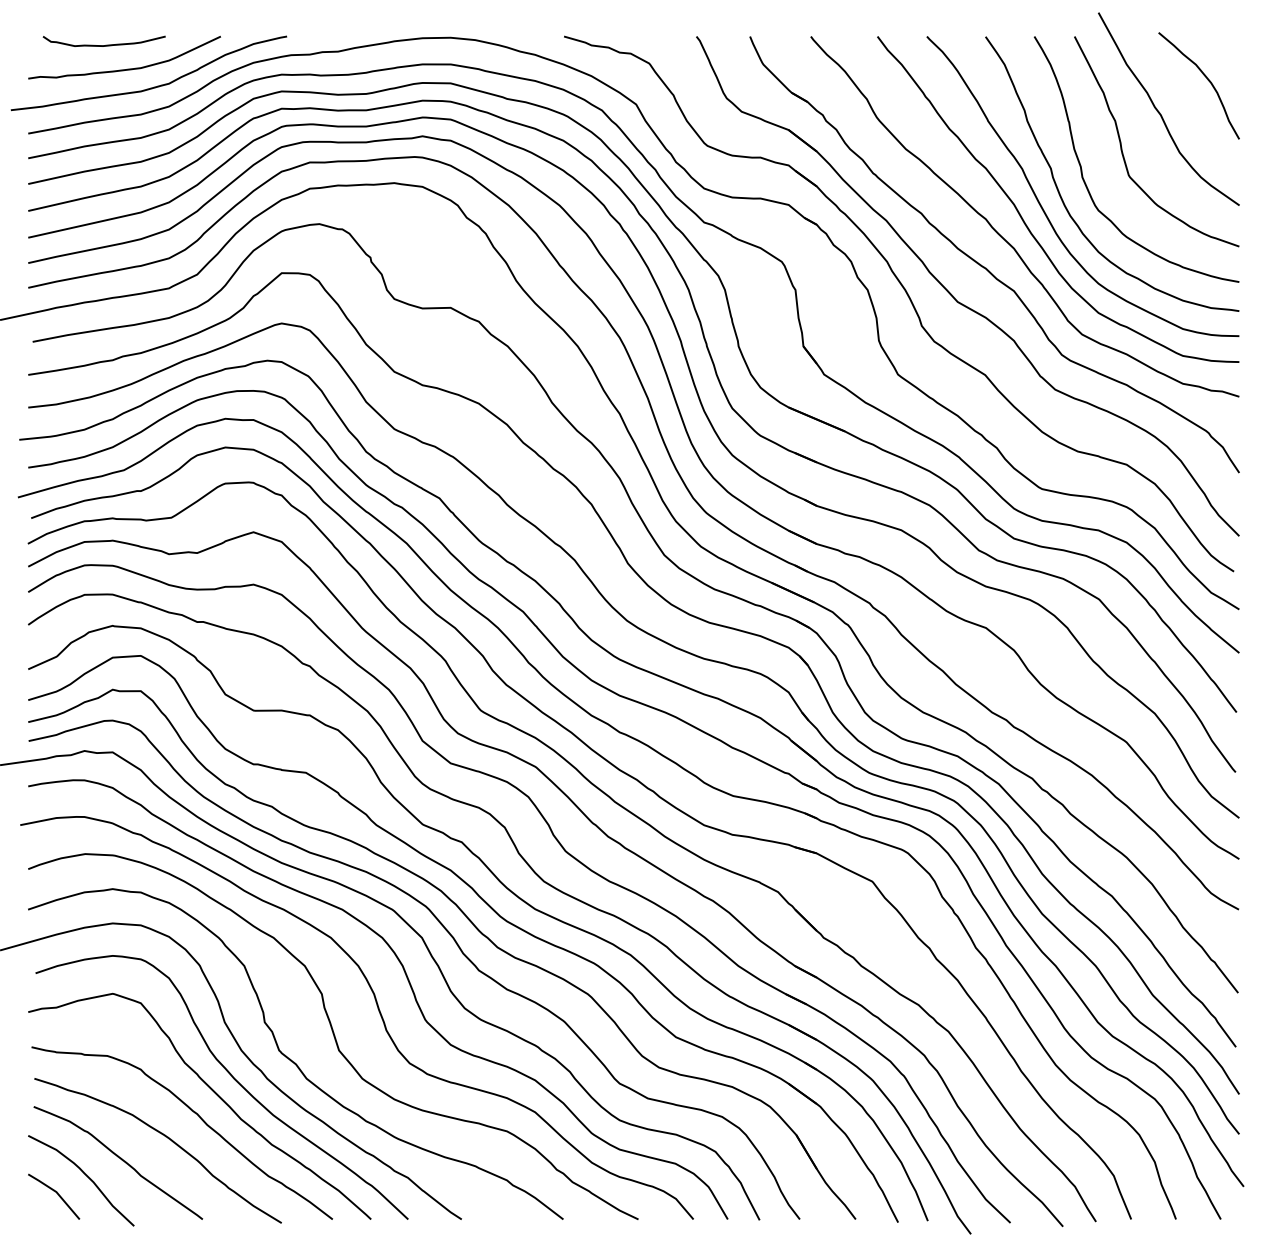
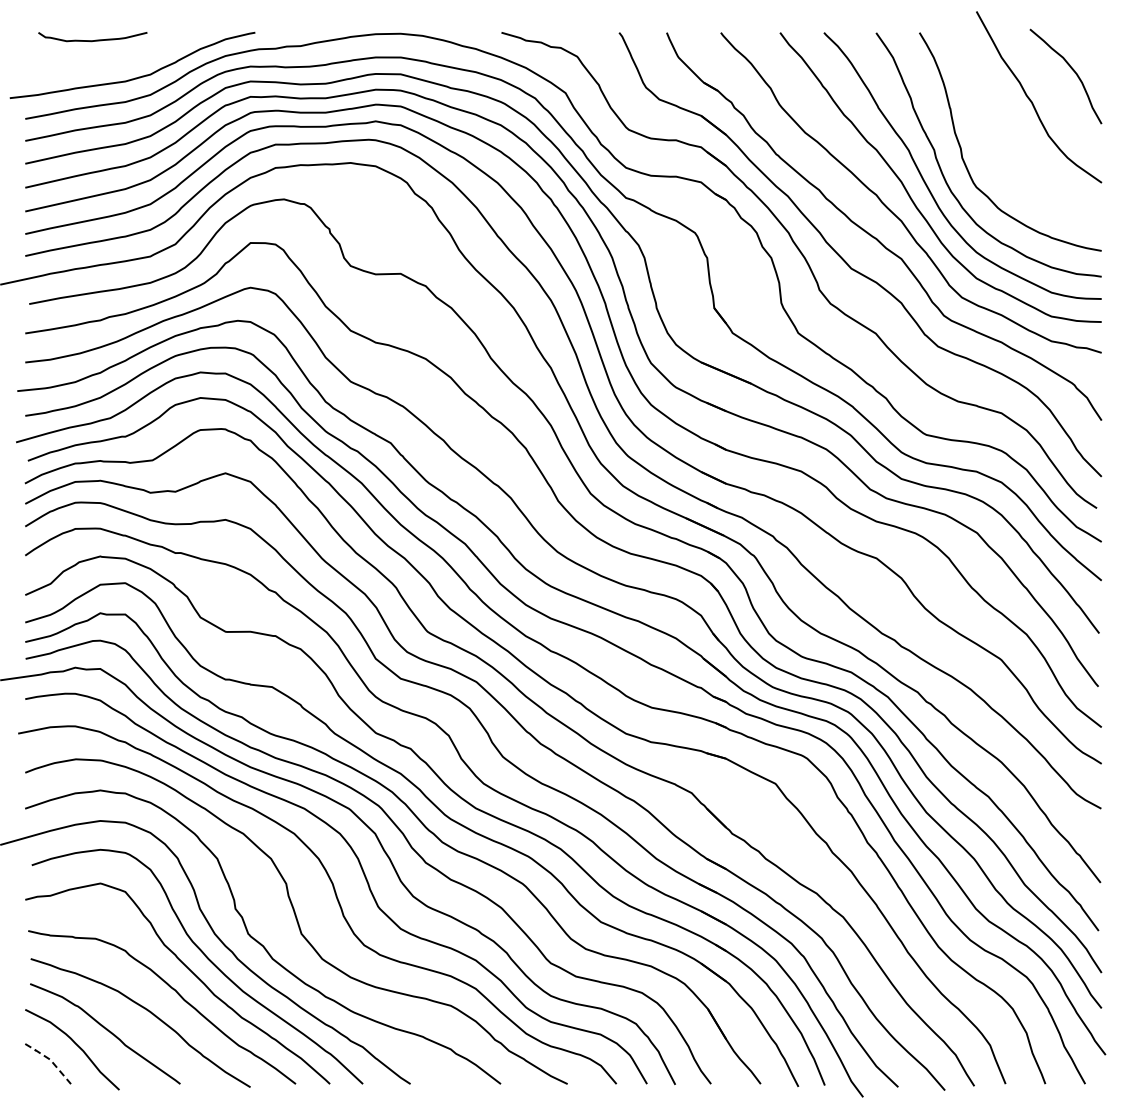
curve: (124, 68) -> (110, 61), removed
curve: (1122, 143) -> (997, 127), removed
line: (56, 1191) -> (50, 1059), solid -> dashed

